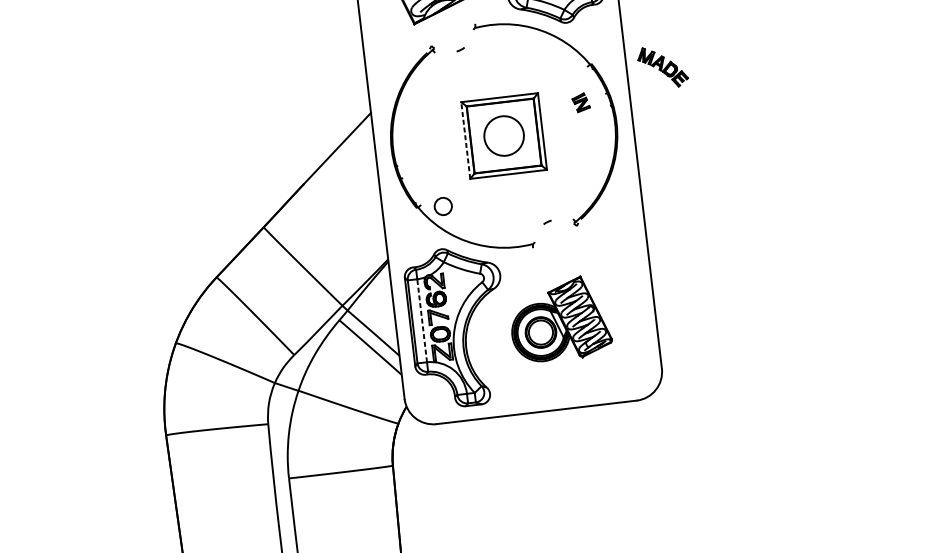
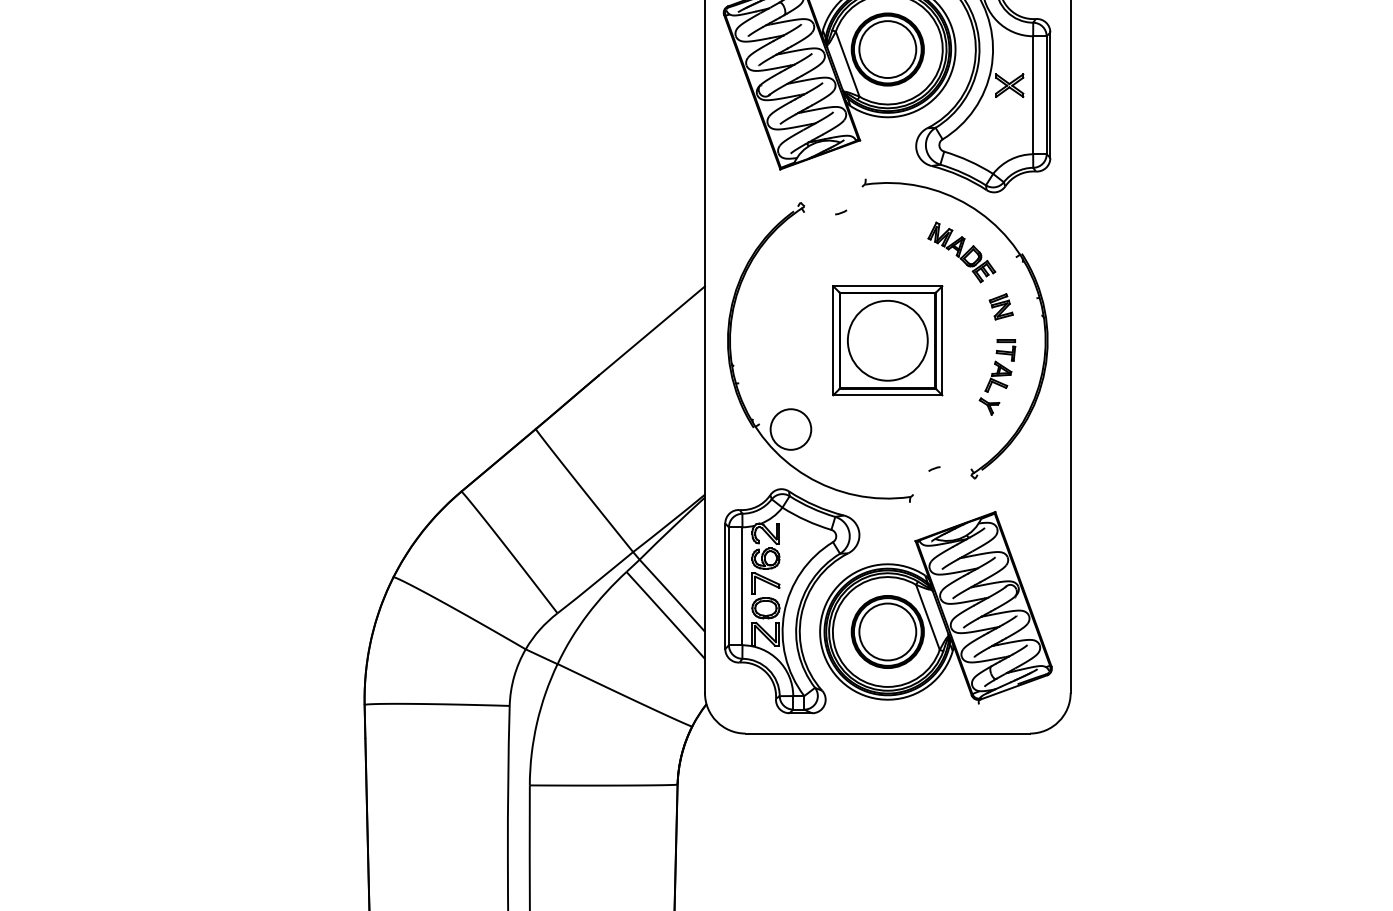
part: (662, 67) -> (961, 252), moved
circle: (503, 135) -> (887, 340), size x1.43
line: (465, 140) -> (833, 340), dashed -> solid
part: (584, 152) -> (997, 377), added
circle: (443, 206) -> (790, 429), size x1.67
part: (559, 319) -> (935, 607), size x1.67
line: (422, 320) -> (742, 586), dashed -> solid

